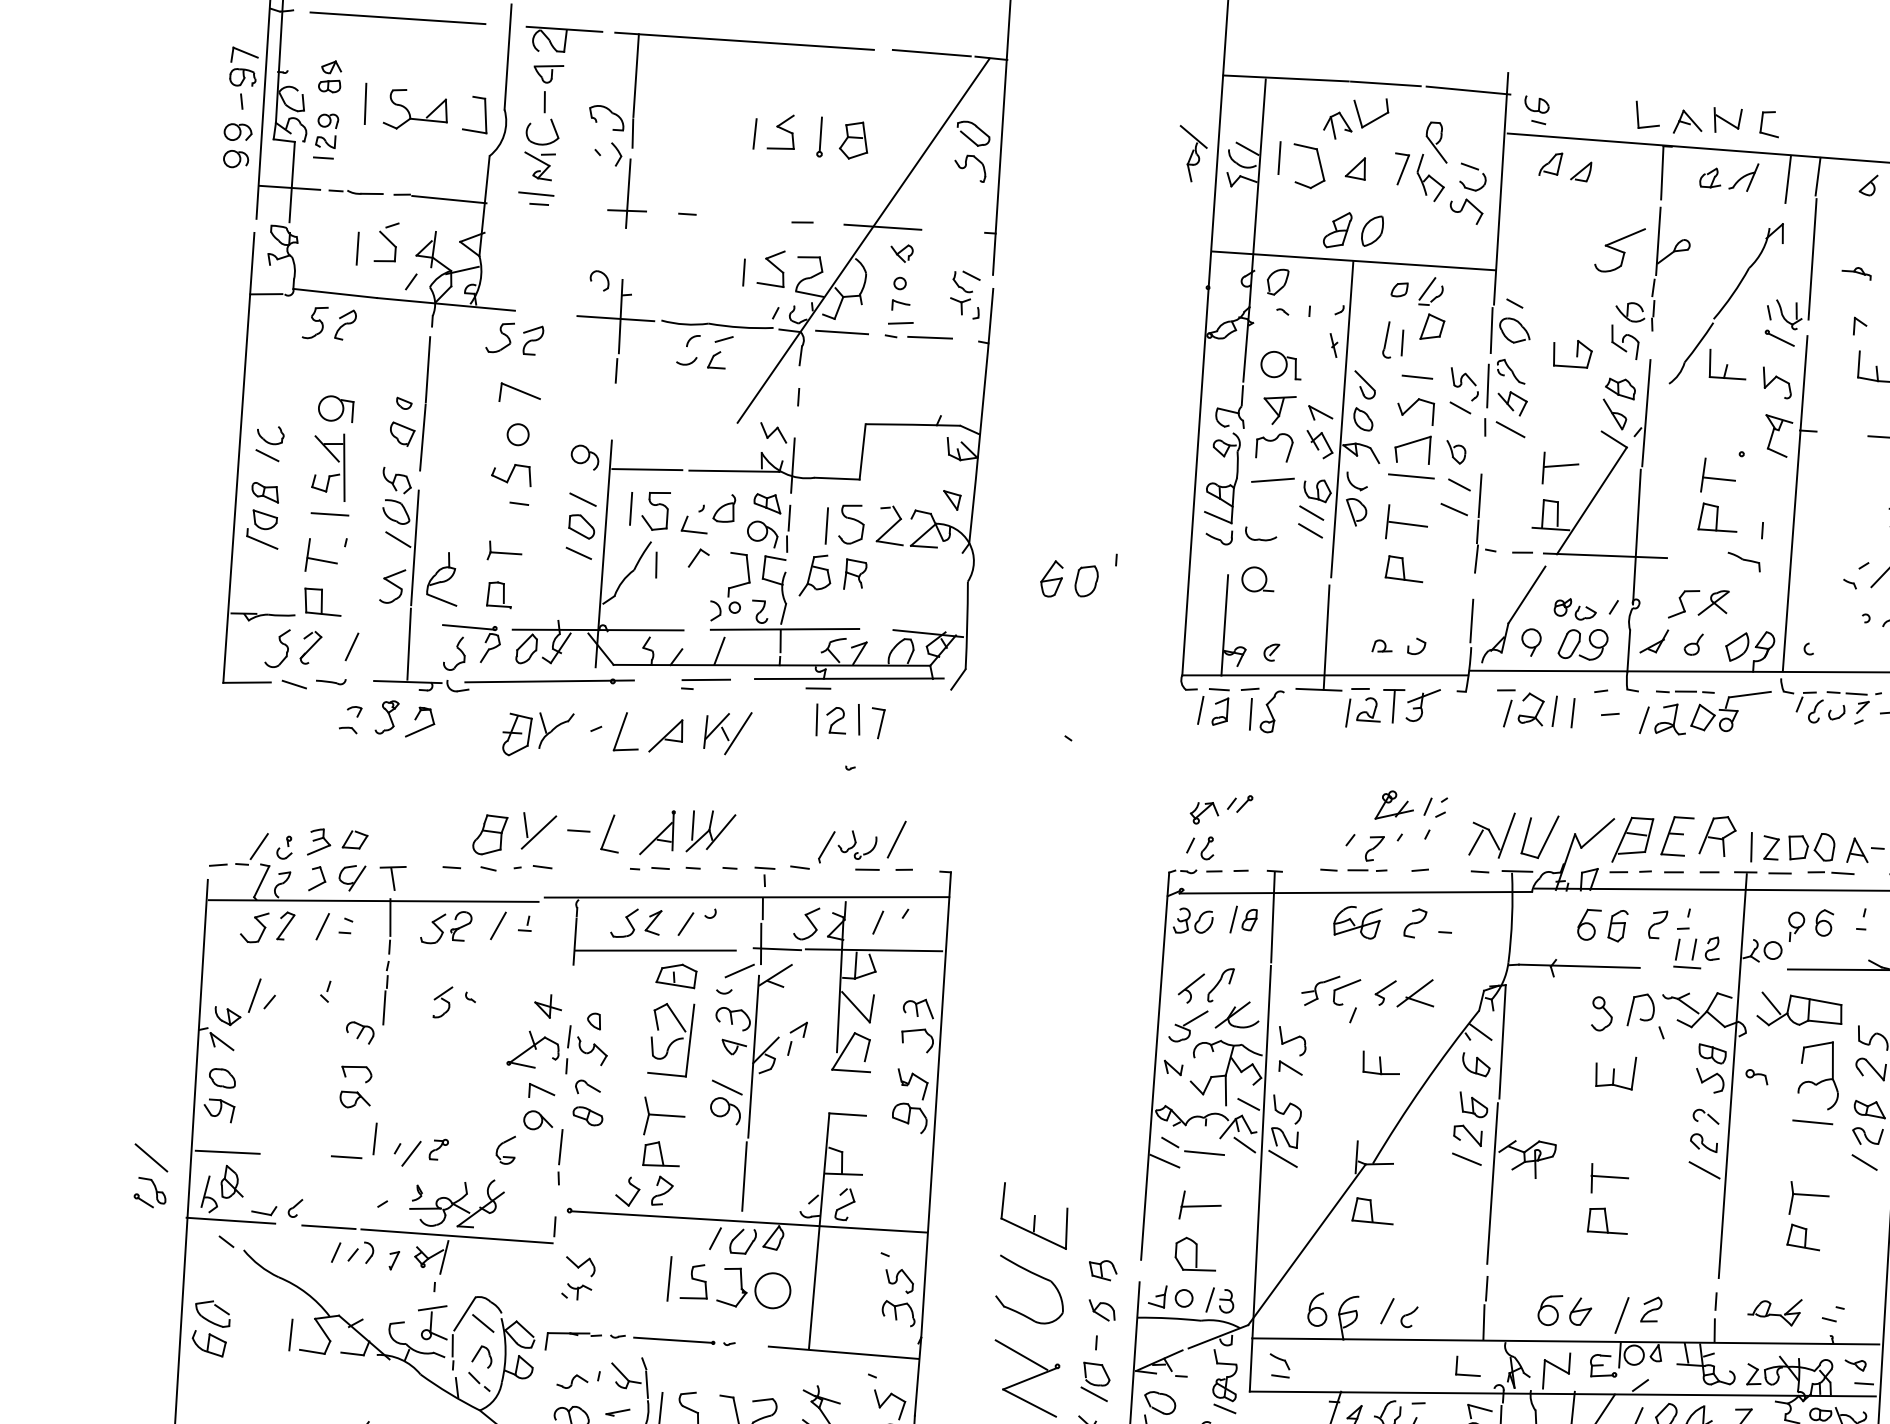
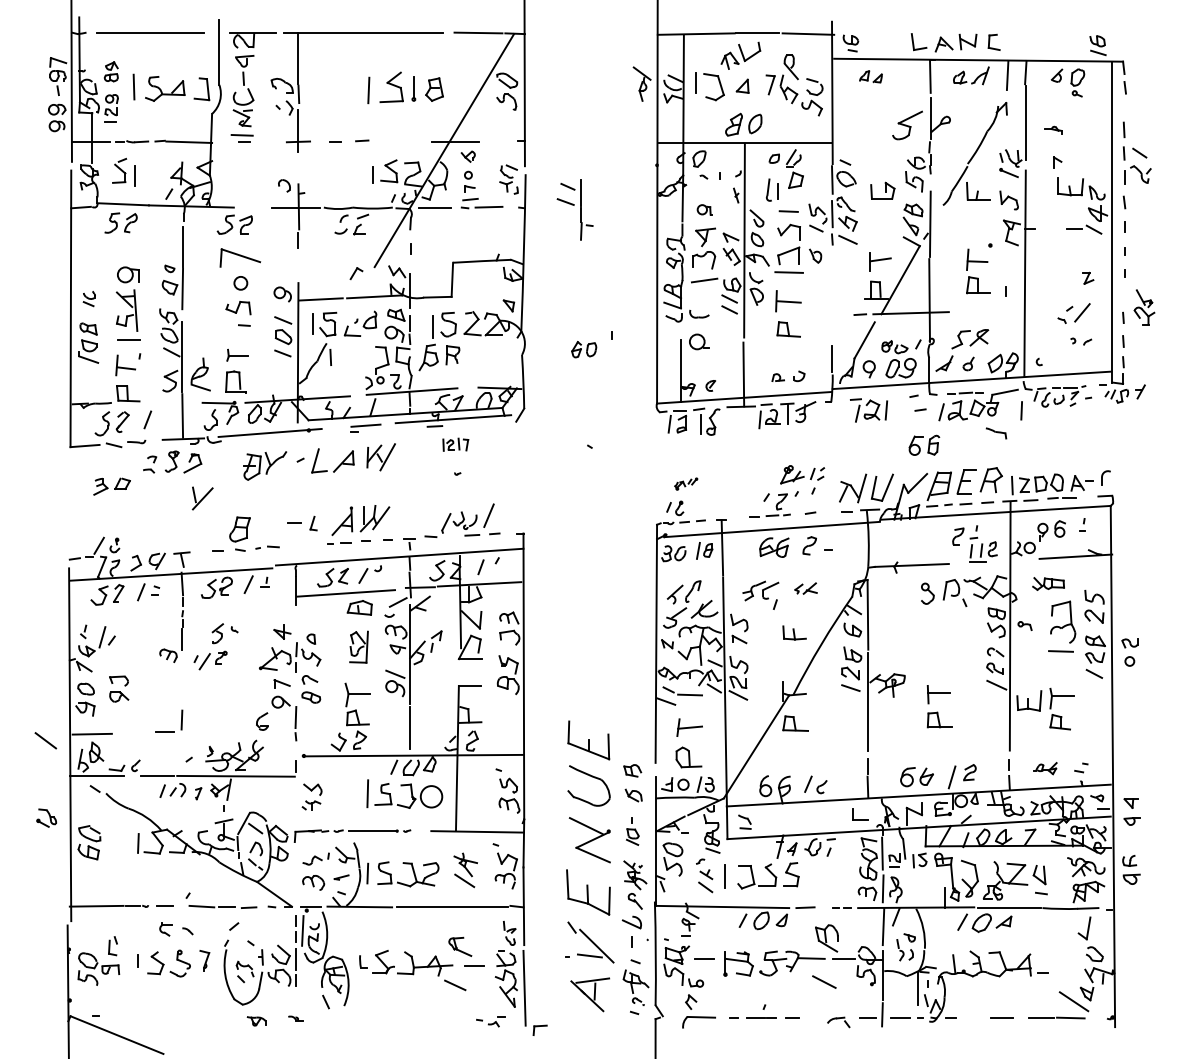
part: (774, 131) -> (385, 87), size x1.4
part: (1564, 166) -> (870, 76), size x0.7
line: (802, 221) -> (362, 140), moved
part: (386, 241) -> (119, 170), moved
part: (1280, 364) -> (704, 209), size x0.6
part: (520, 392) -> (240, 257), size x1.6
part: (270, 443) -> (89, 298), size x0.7
part: (1467, 522) -> (574, 209), moved
part: (698, 558) -> (356, 273), moved
part: (1744, 562) -> (996, 433), moved
part: (1070, 579) -> (584, 349), size x0.7
part: (498, 593) -> (235, 381), size x1.4
line: (1572, 712) -> (1021, 410), moved
part: (849, 720) -> (455, 444), size x0.6
part: (1219, 808) -> (685, 483), size x0.6
part: (538, 831) -> (202, 498), moved
part: (610, 833) -> (313, 523), size x0.6
part: (336, 842) -> (111, 486), moved
part: (1602, 923) -> (924, 444), moved
part: (325, 990) -> (83, 631), moved
part: (1403, 992) -> (805, 588), size x0.6
part: (1799, 1010) -> (1048, 583), size x0.6
part: (670, 1039) -> (358, 647), size x0.7
part: (1615, 1071) -> (1029, 700), moved
part: (356, 1086) -> (119, 688), moved
part: (420, 1152) -> (210, 660), moved
part: (150, 1191) -> (46, 817), moved
part: (1774, 1311) -> (1045, 768), size x0.7
part: (1096, 1368) -> (632, 831), size x0.7

